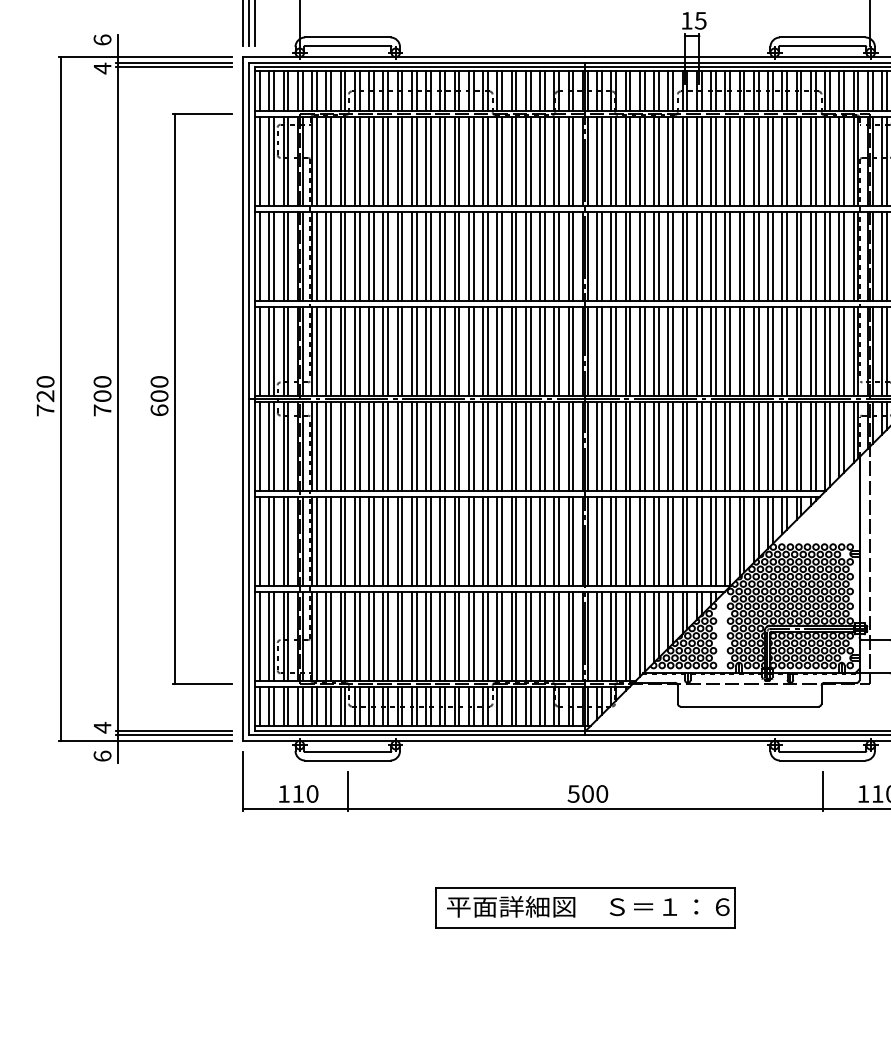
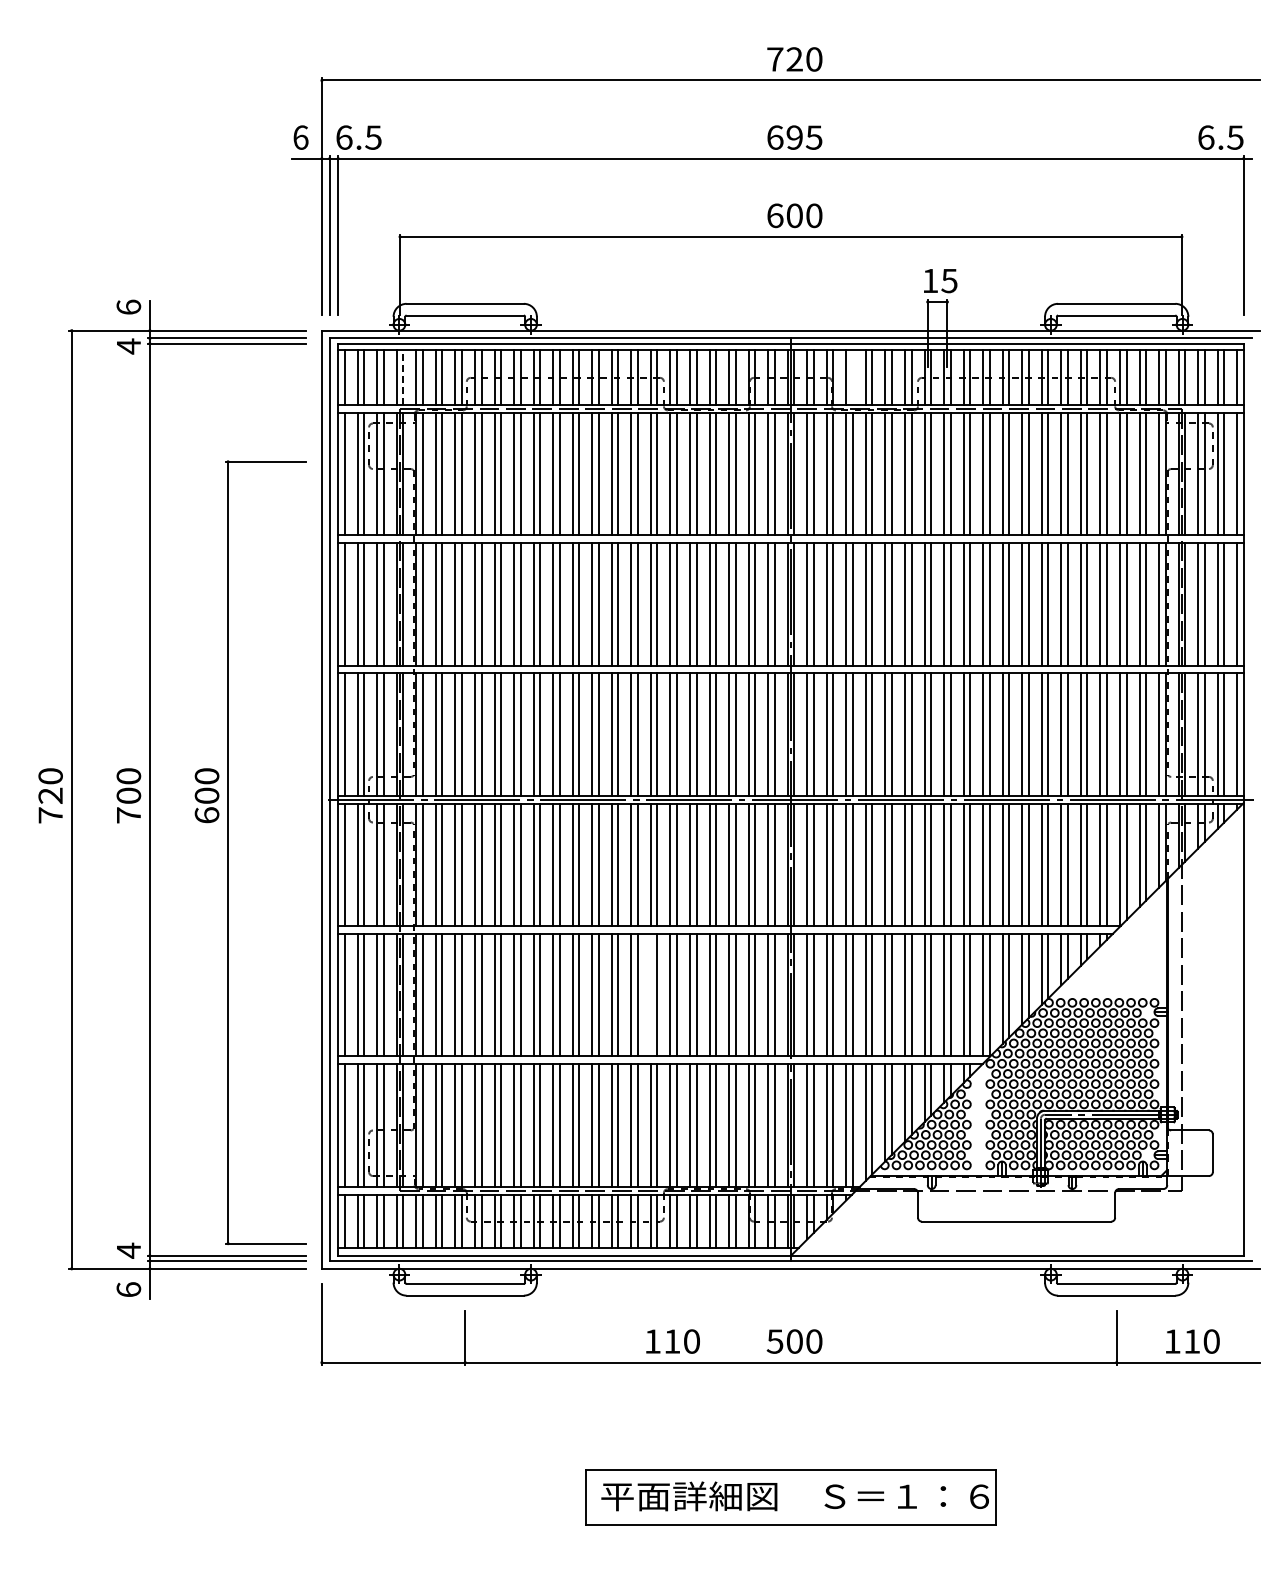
line: (630, 90) -> (852, 376), removed
line: (302, 91) -> (403, 377), solid -> dashed
part: (175, 398) -> (228, 852), moved
line: (482, 540) -> (650, 994), removed
text: (298, 793) -> (672, 1341), moved

